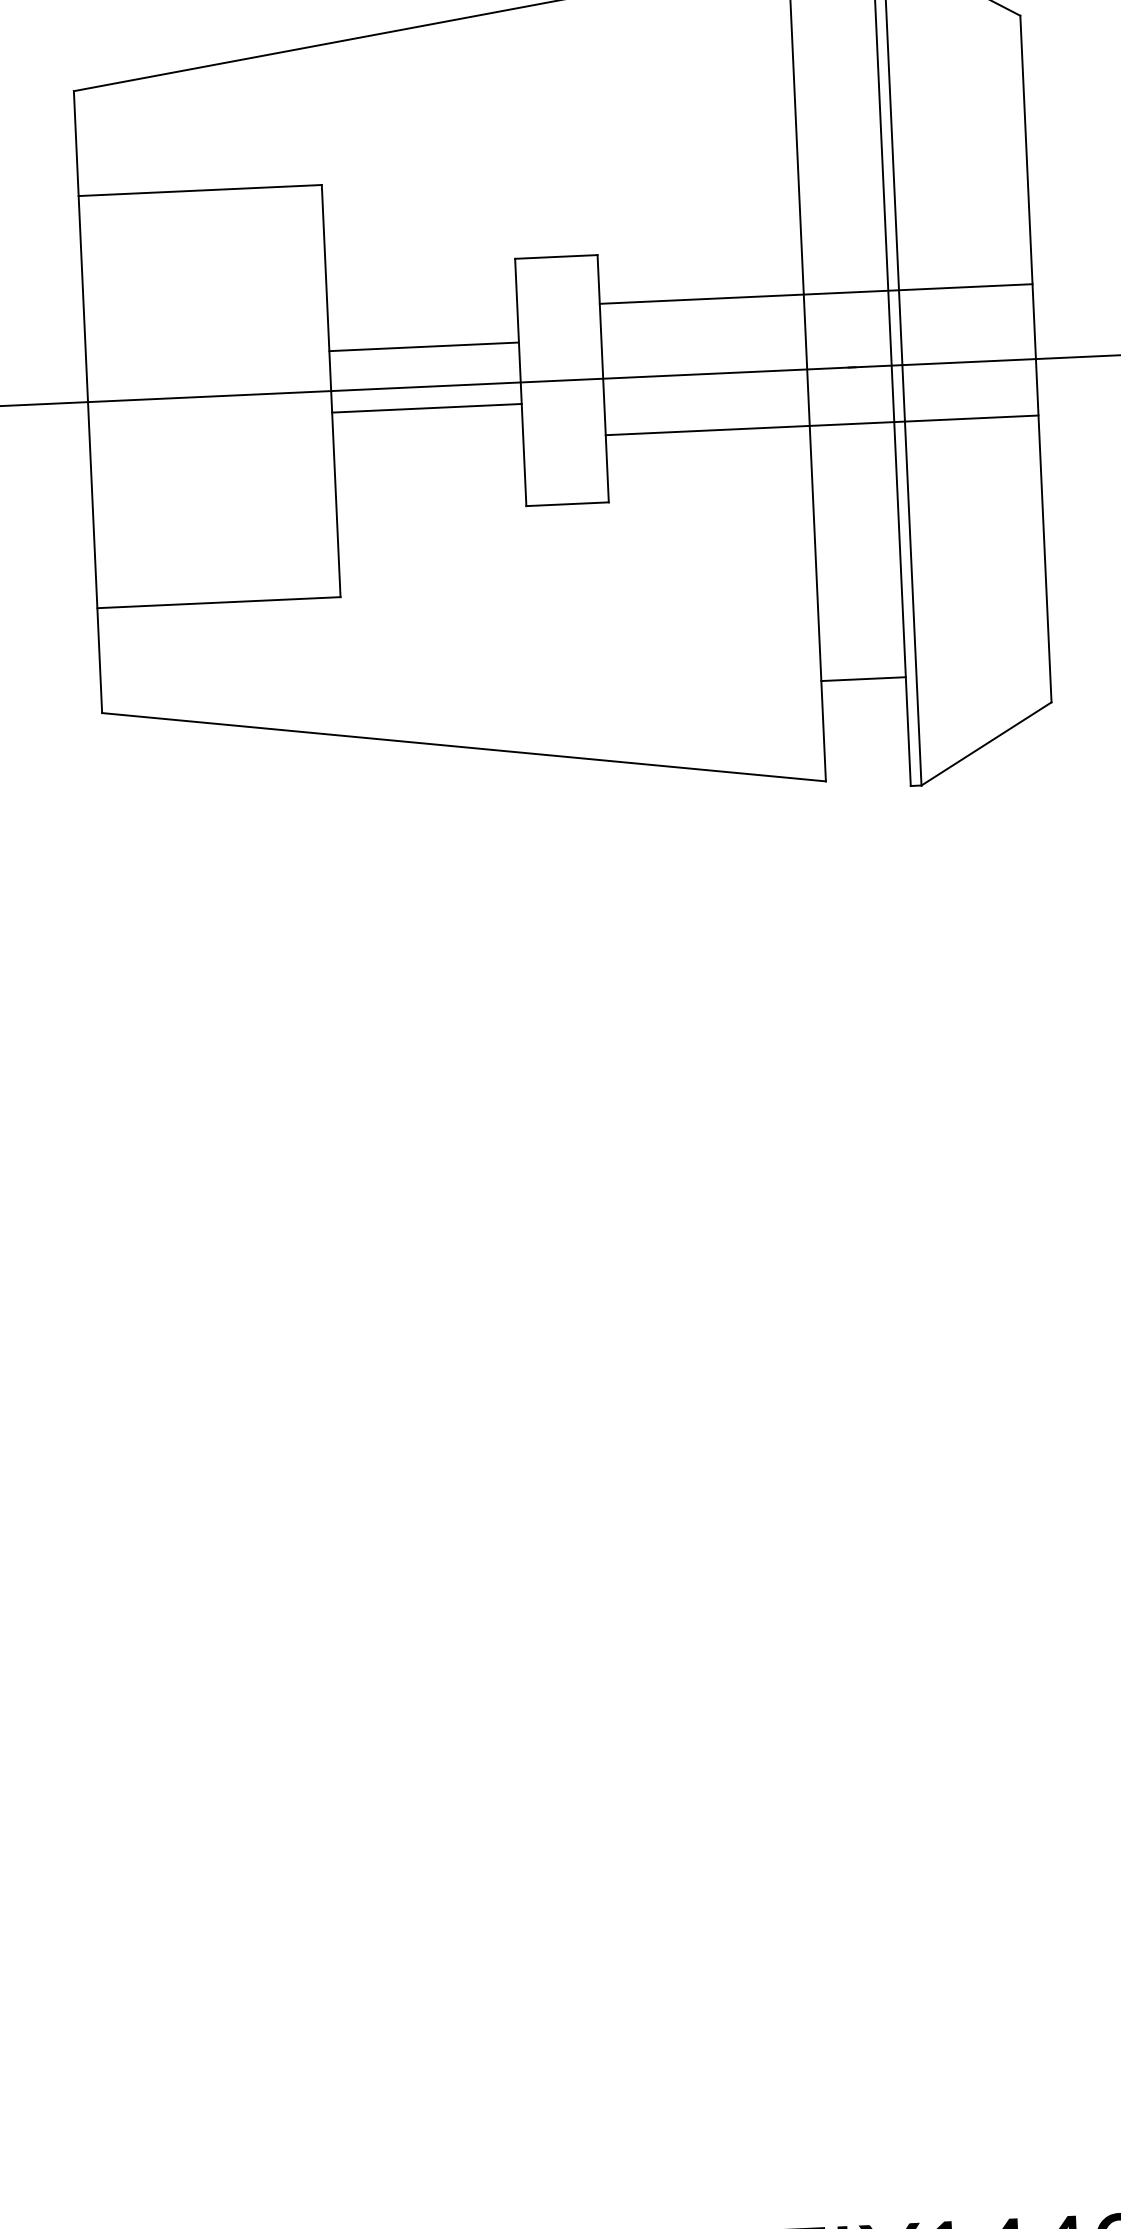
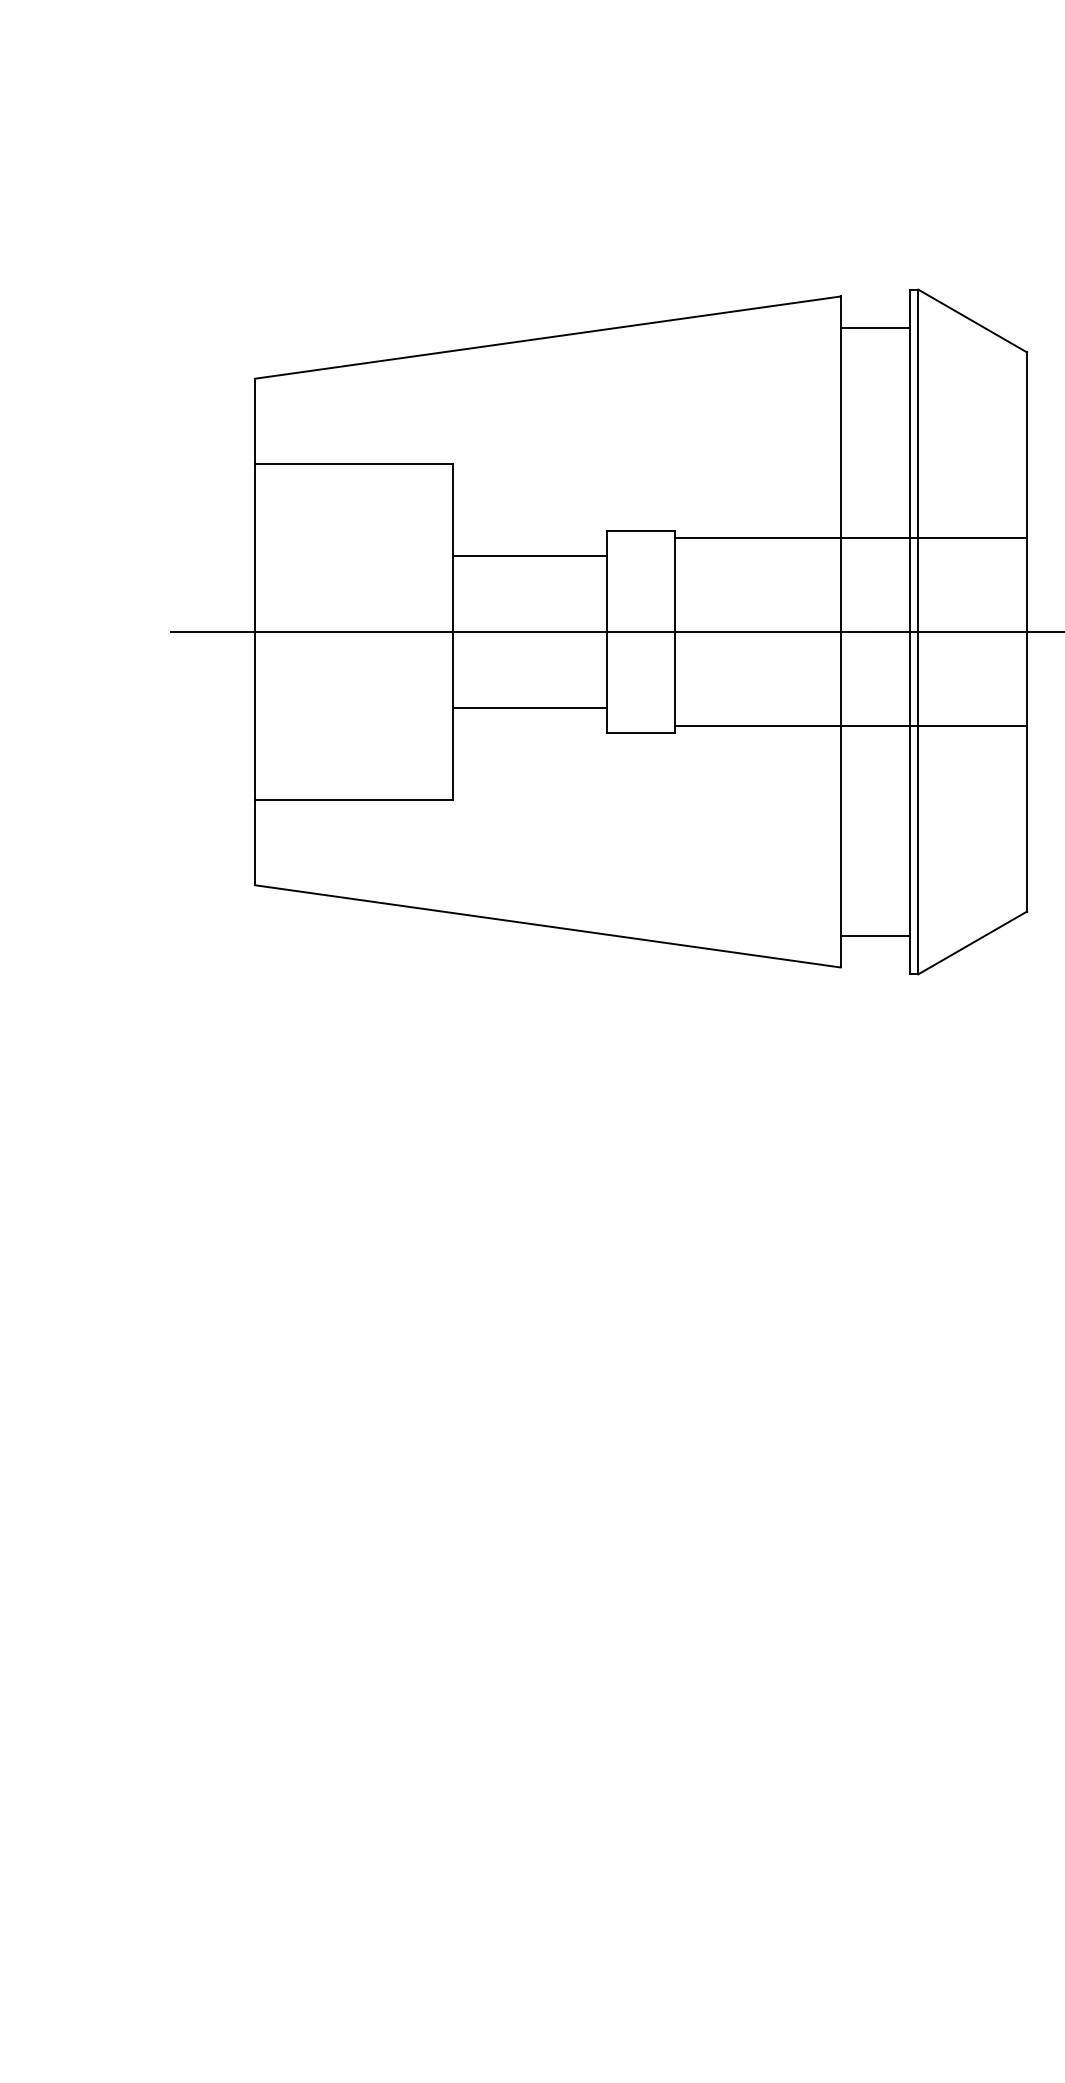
line: (815, 294) -> (850, 538), moved
line: (424, 346) -> (530, 556), moved
line: (427, 408) -> (530, 707), moved
line: (821, 424) -> (850, 725), moved
line: (862, 678) -> (874, 935), moved

